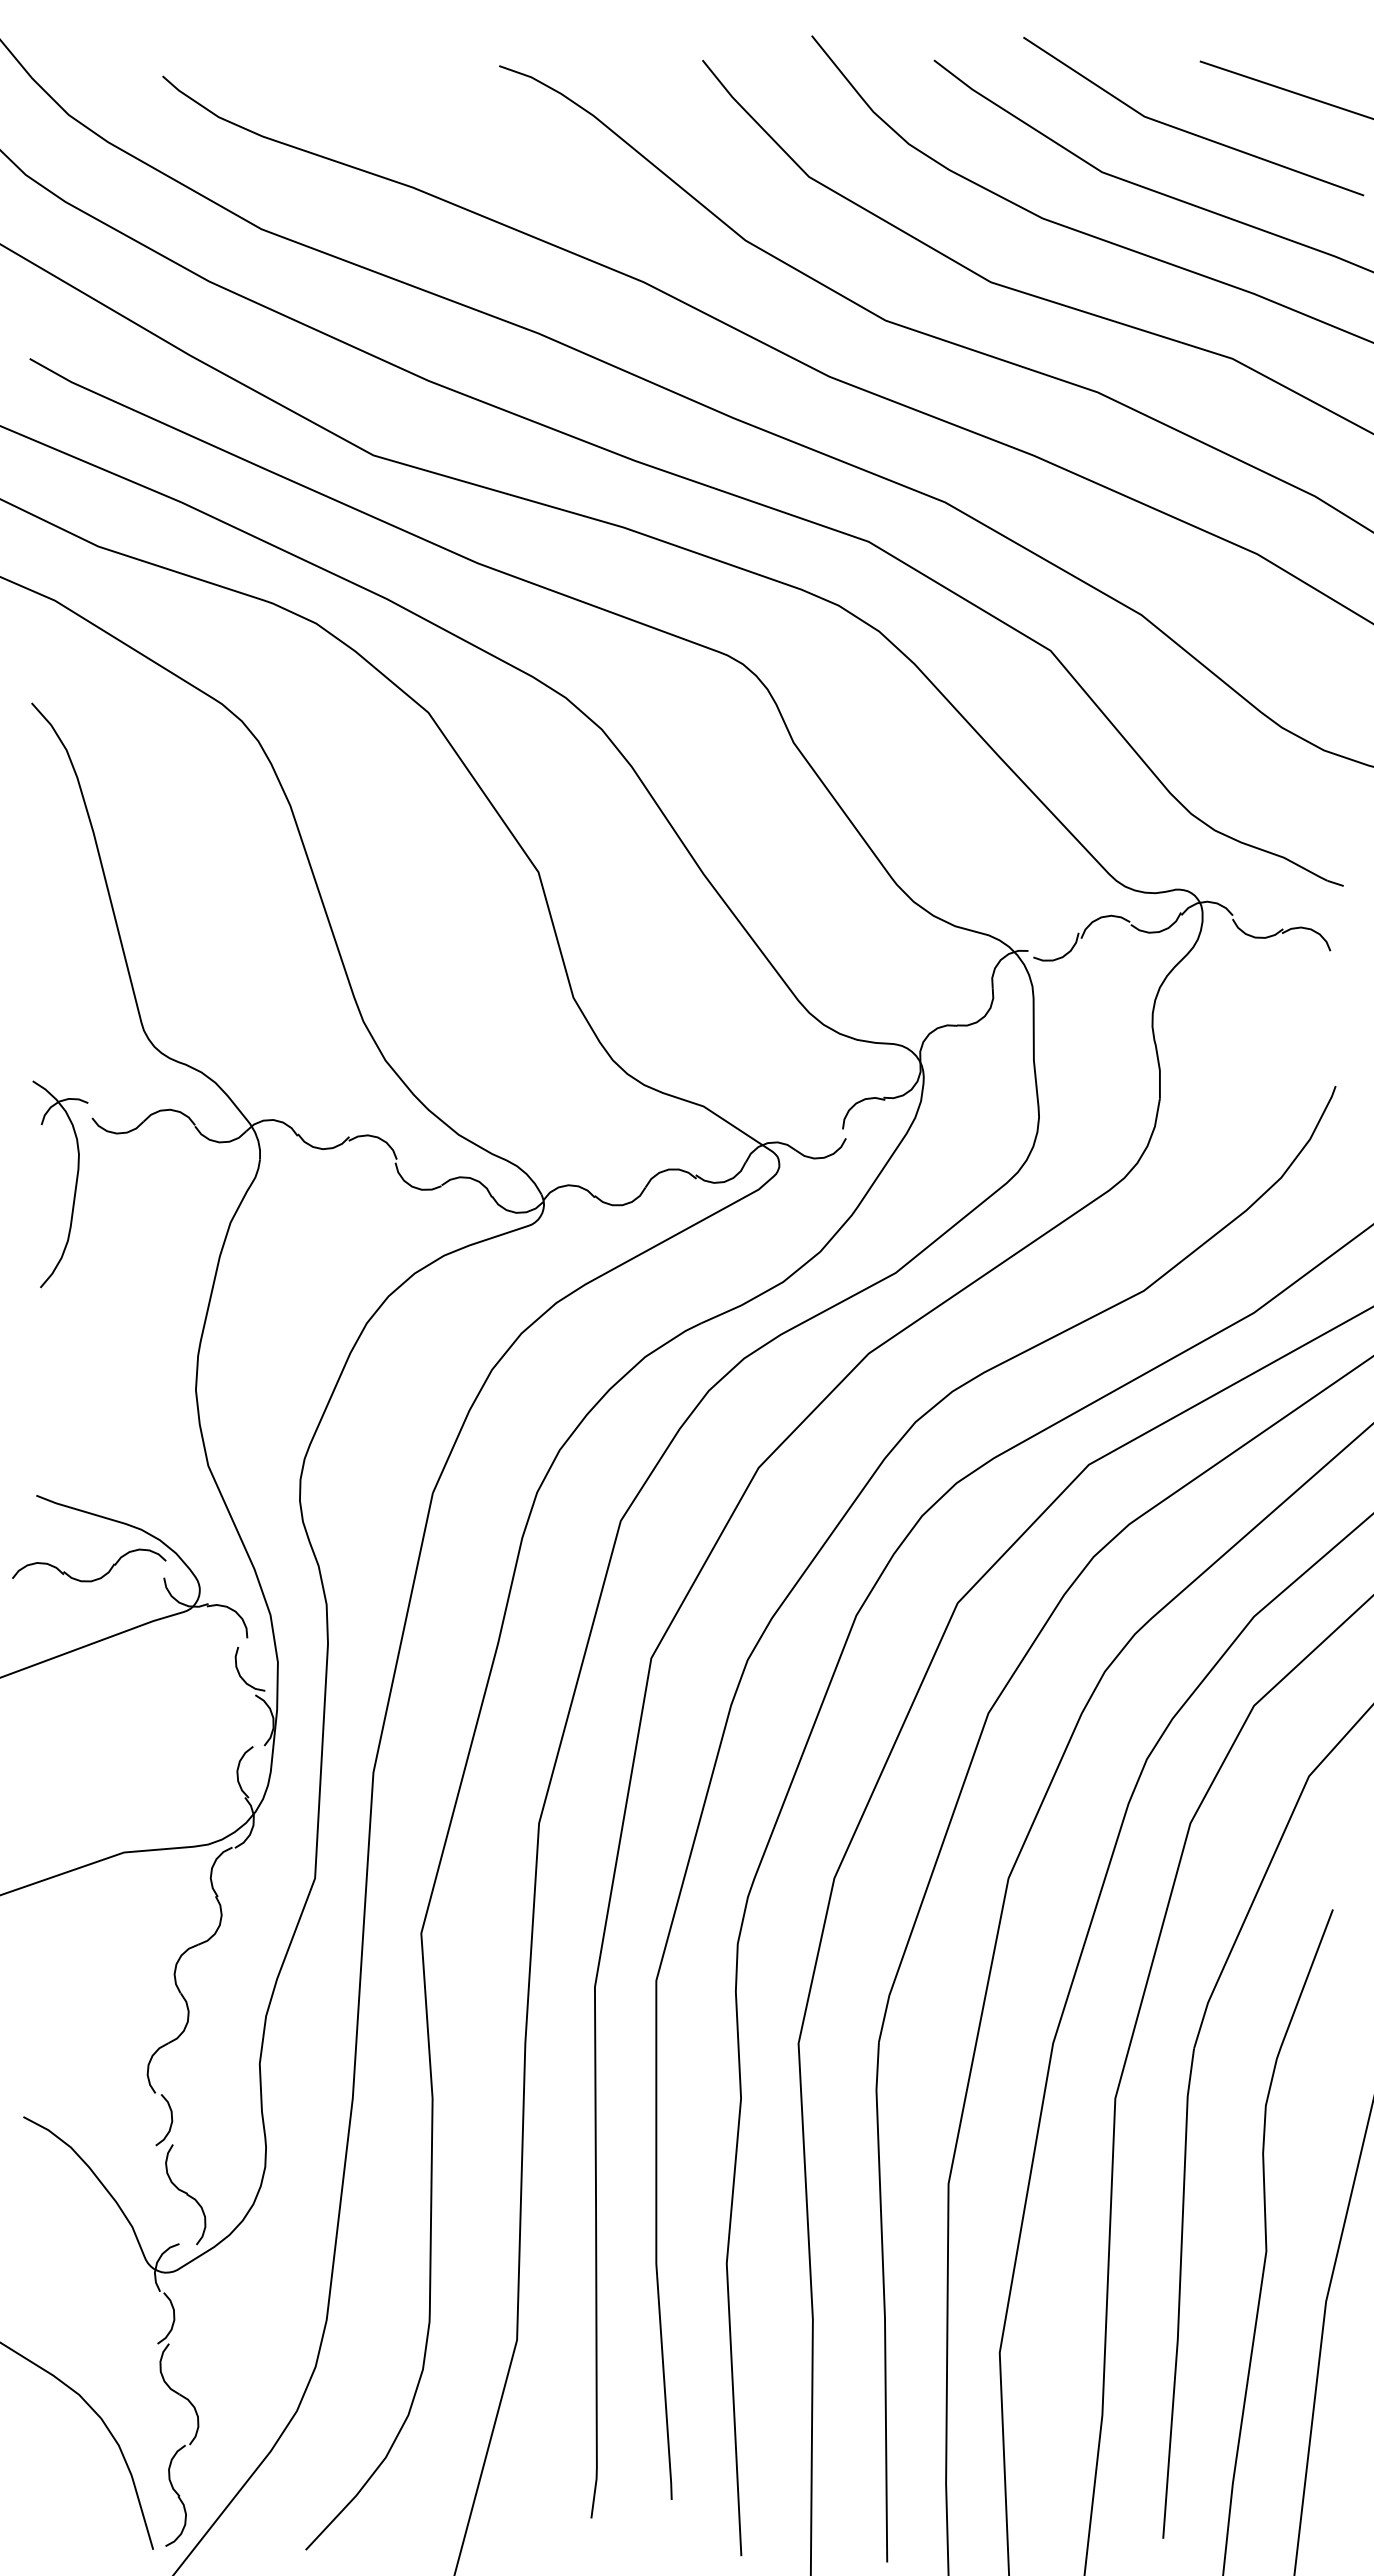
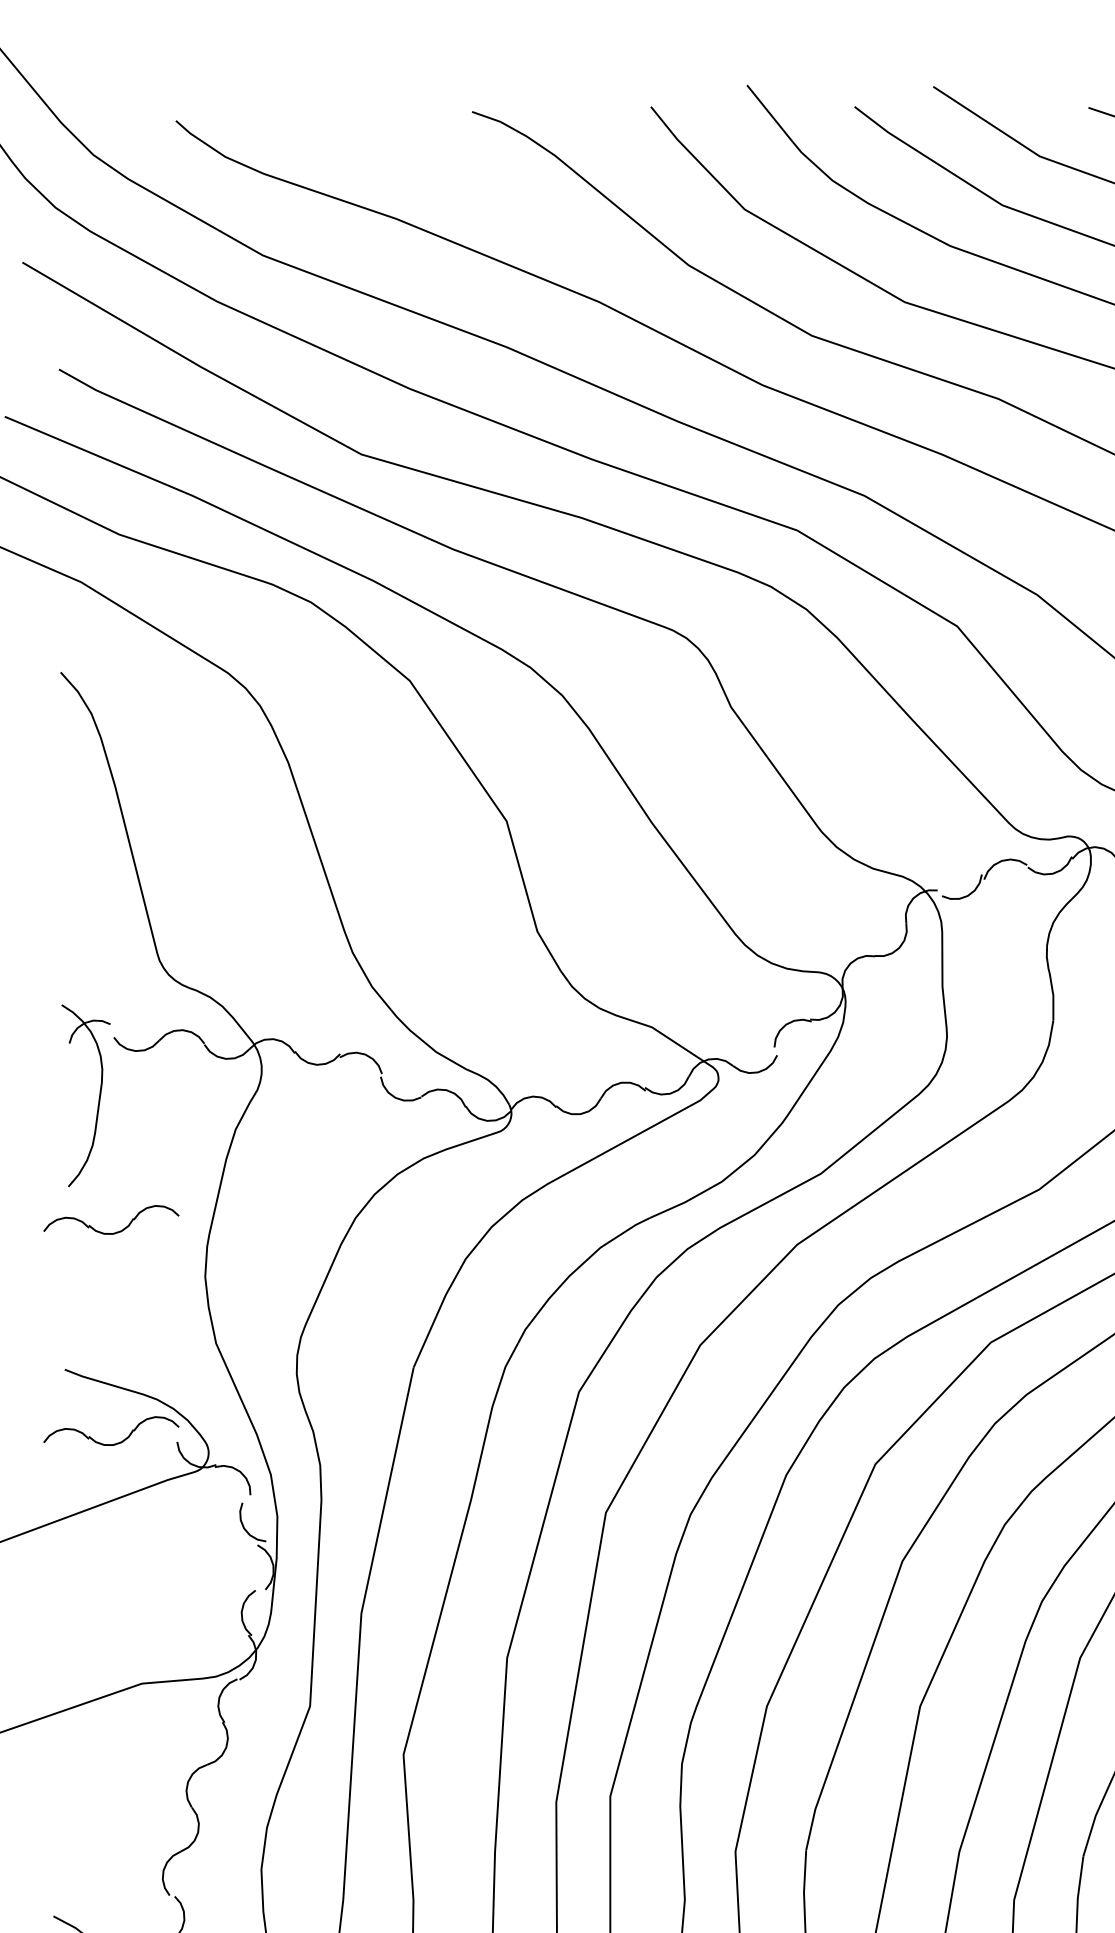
part: (93, 1339) -> (115, 1232), added

